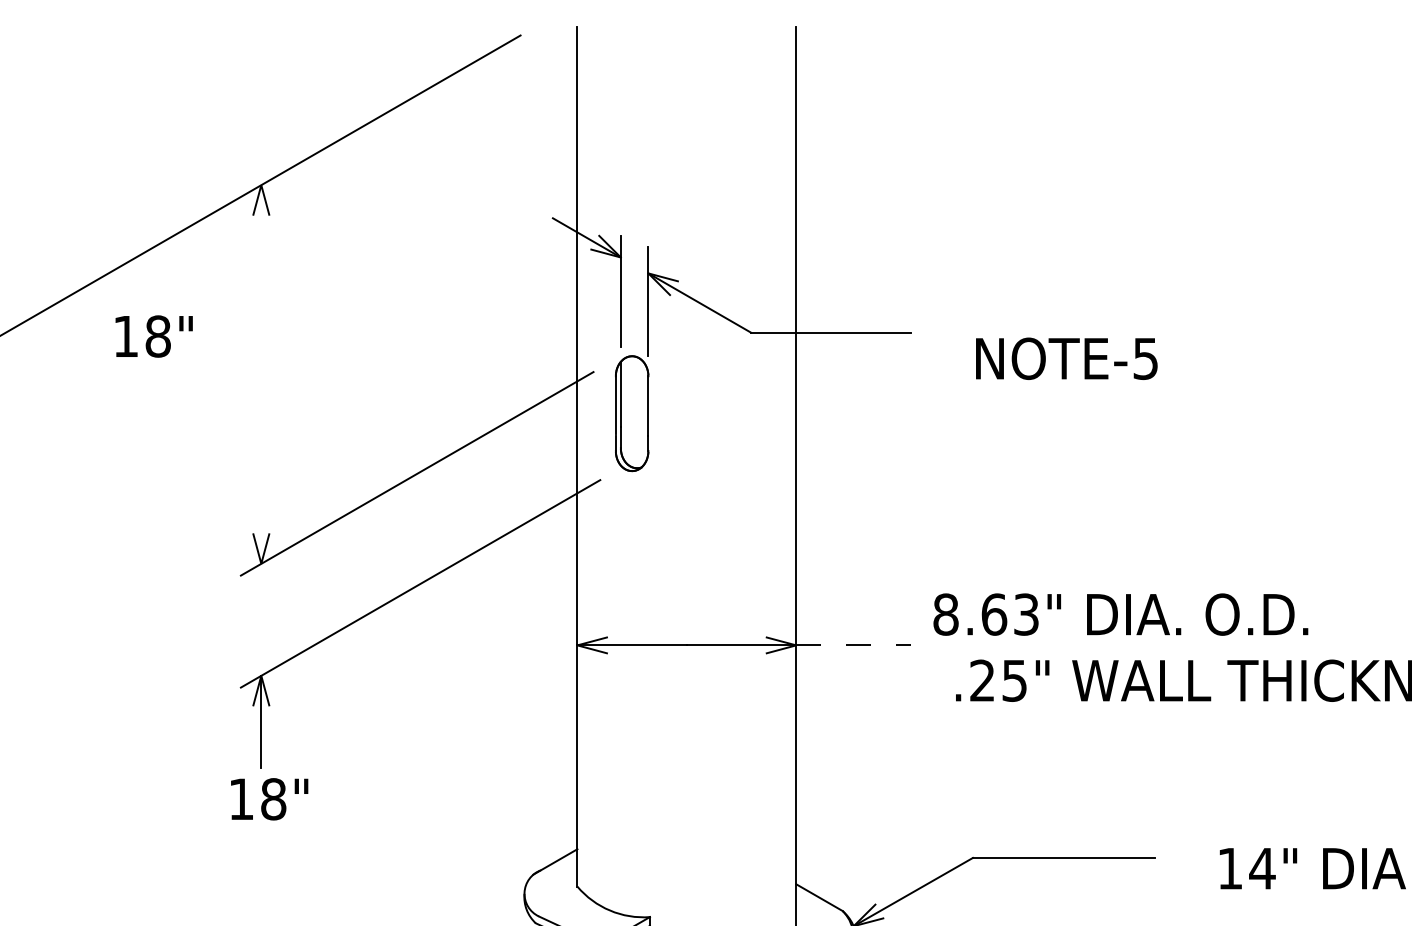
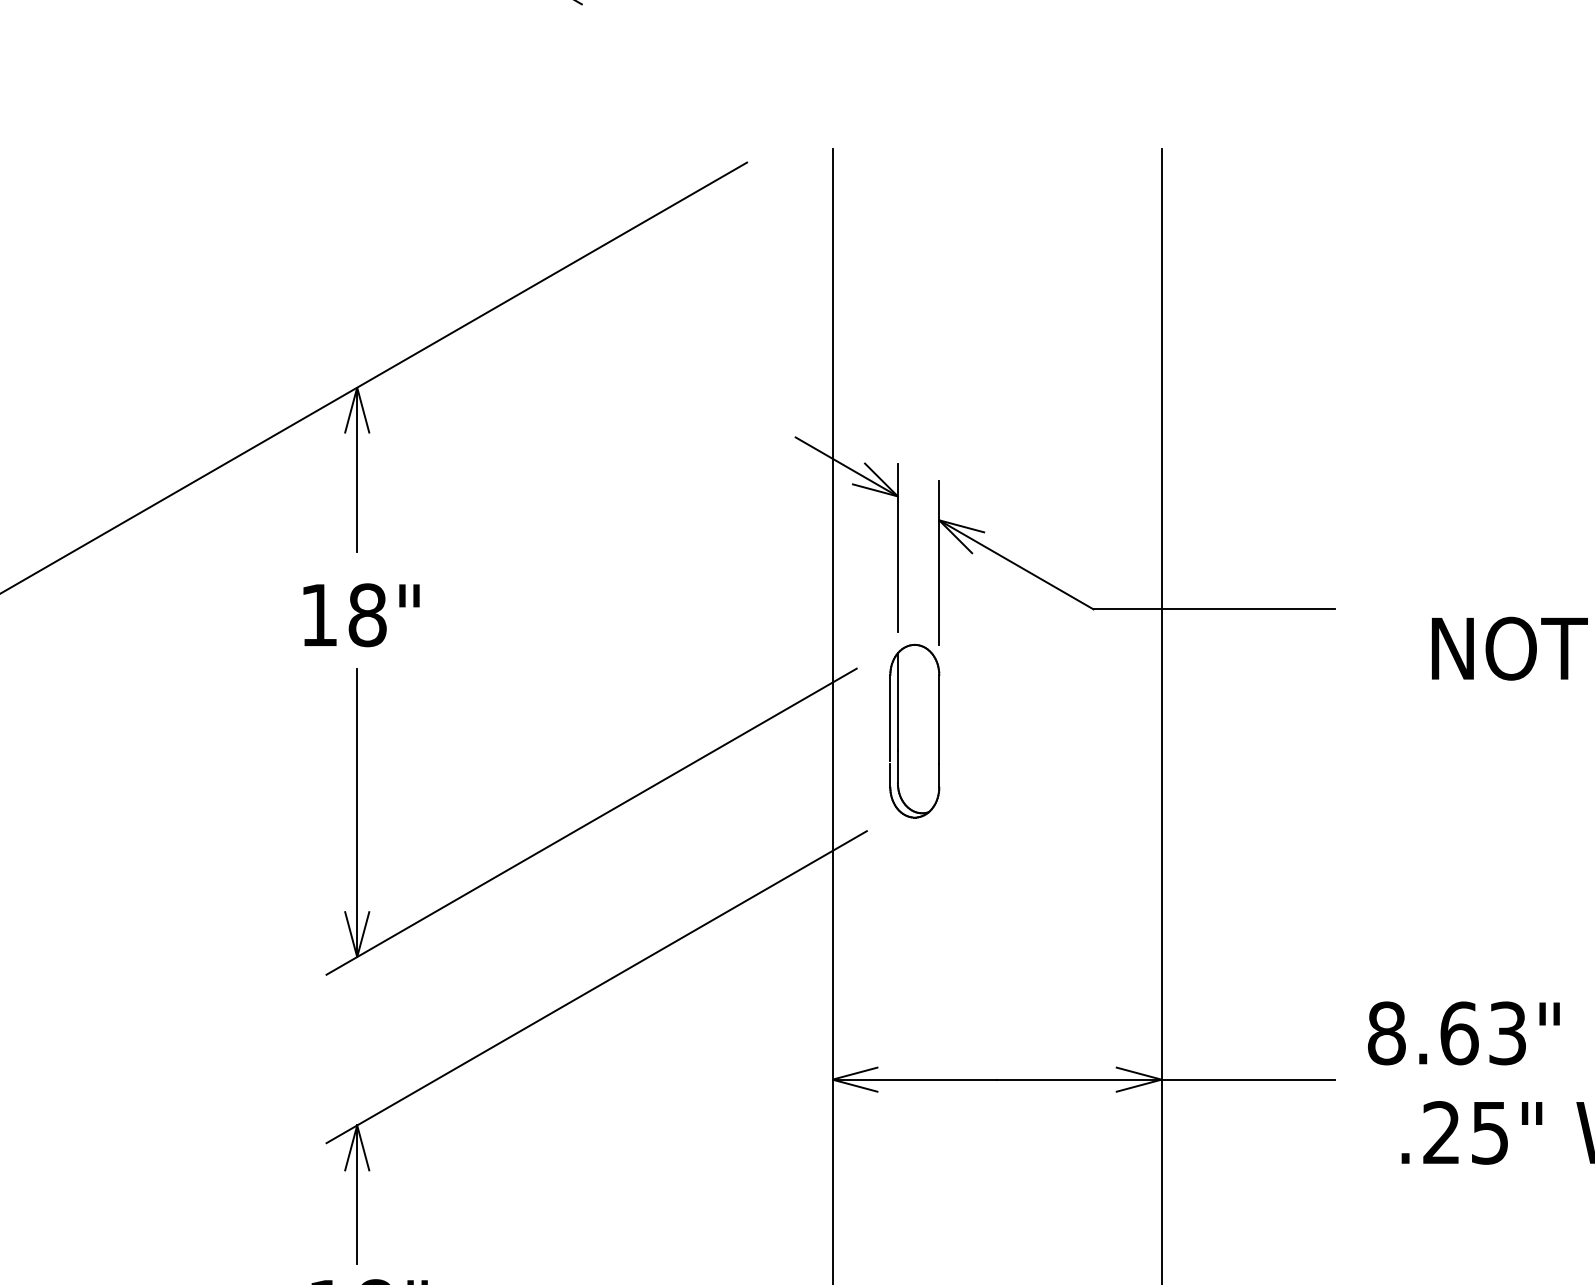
line: (261, 239) -> (357, 469), added
text: (153, 336) -> (360, 615), moved
line: (261, 467) -> (357, 812), added
line: (853, 645) -> (1247, 1079), dashed -> solid

